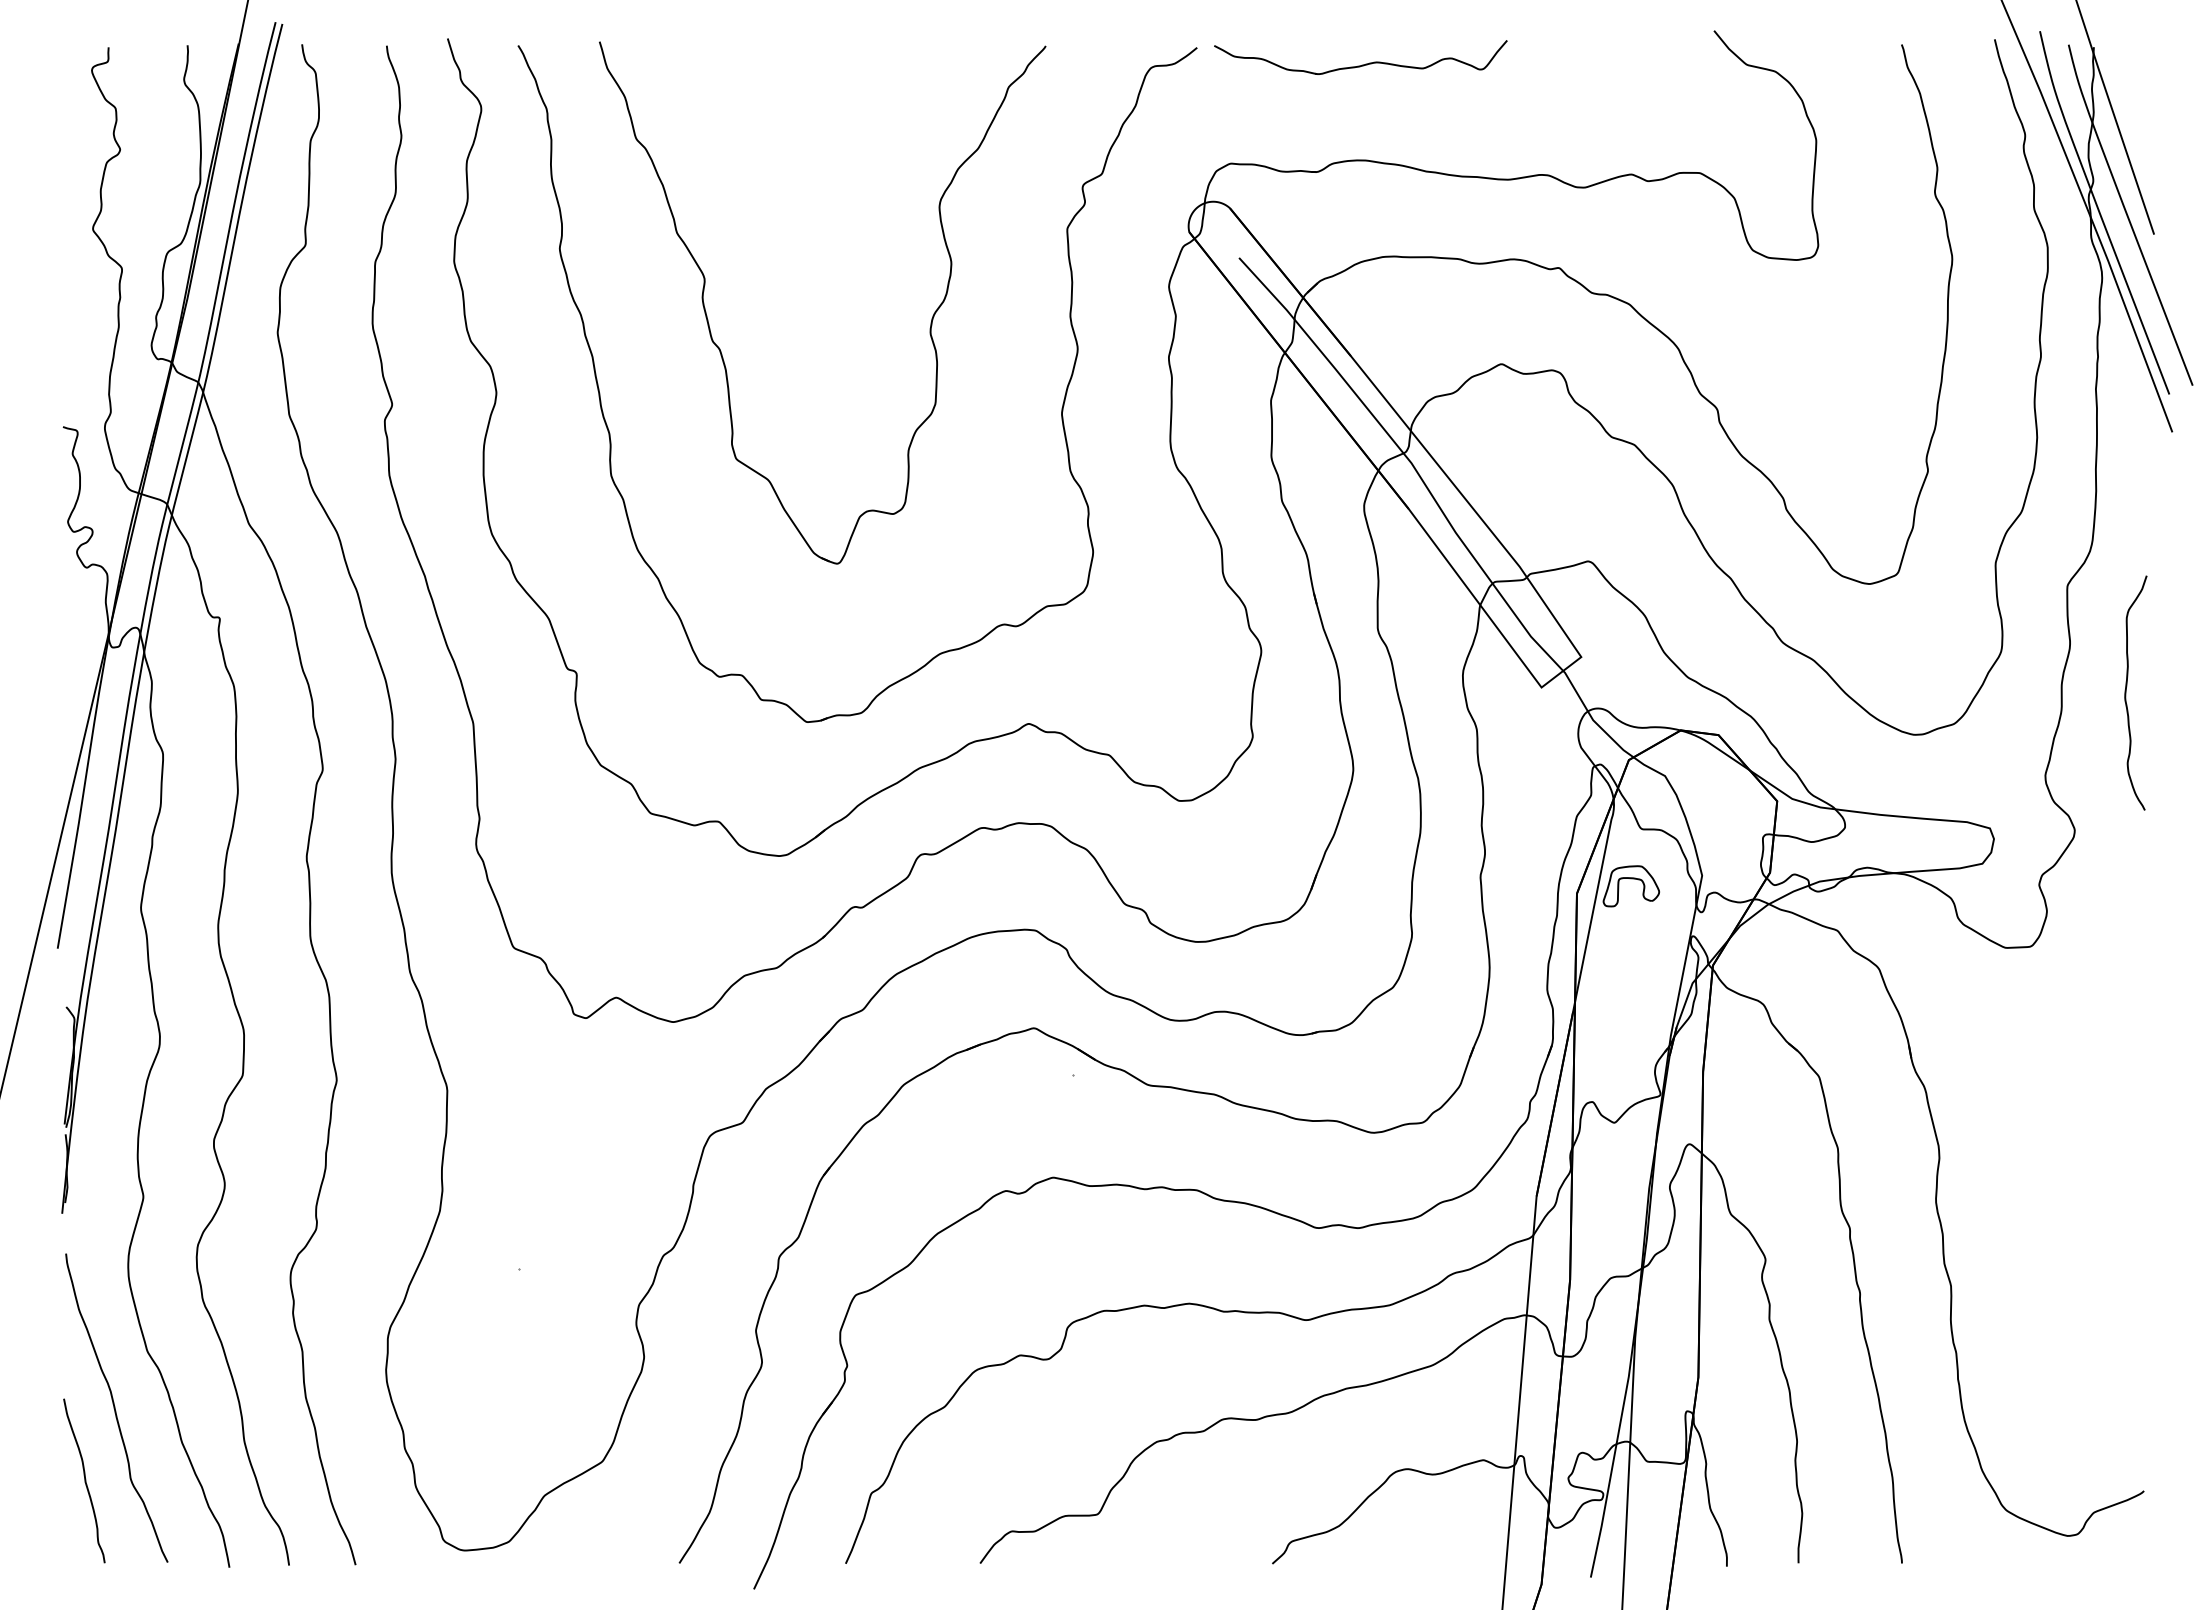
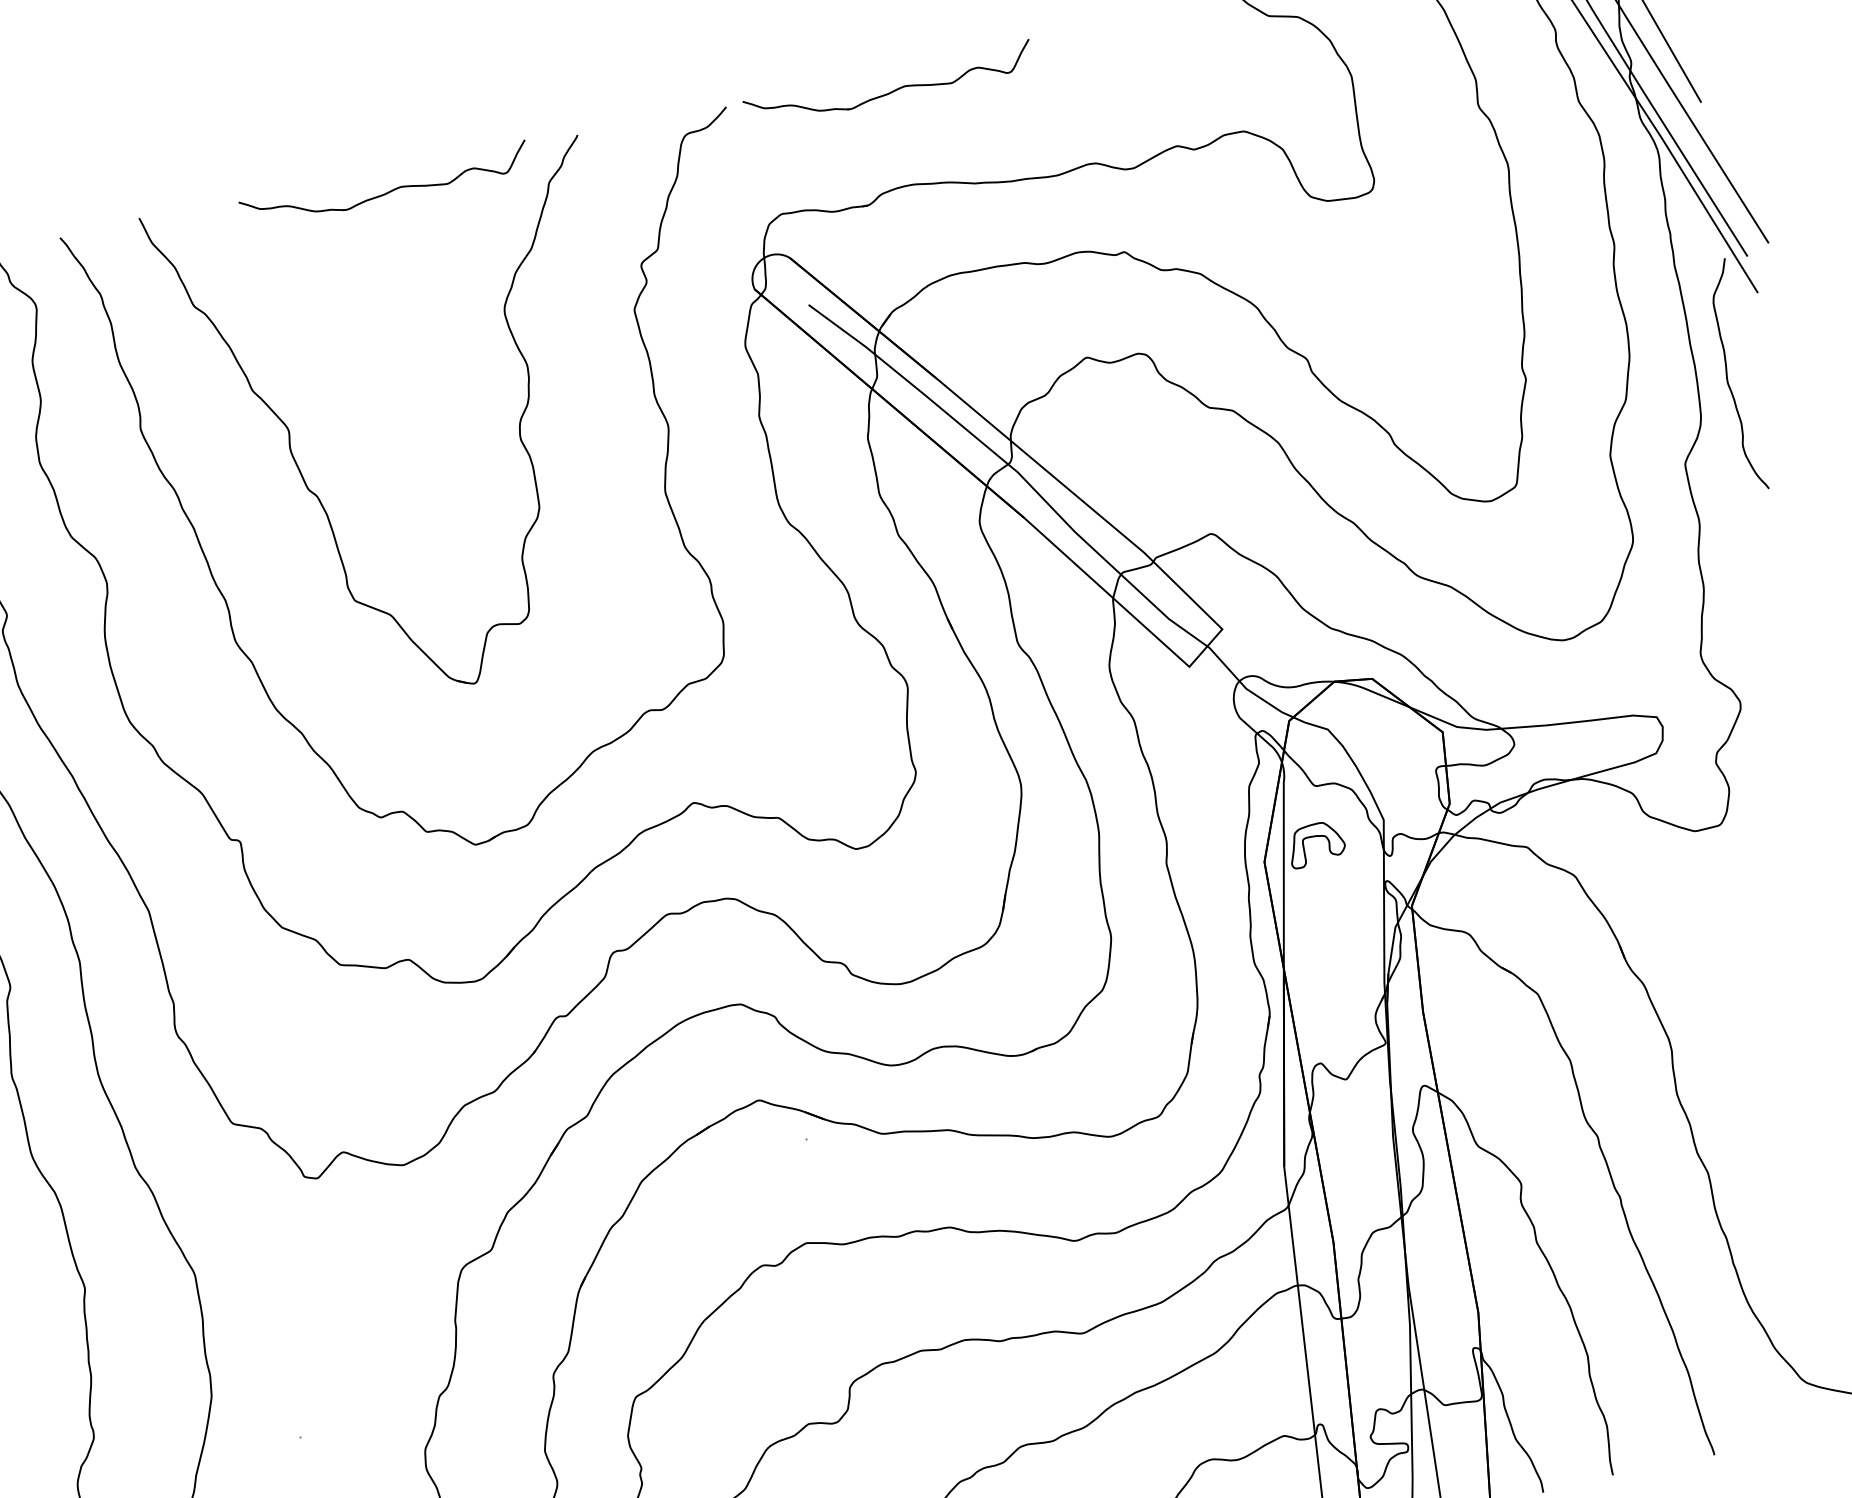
part: (848, 64) -> (387, 191), added
curve: (2126, 692) -> (1727, 376), moved

